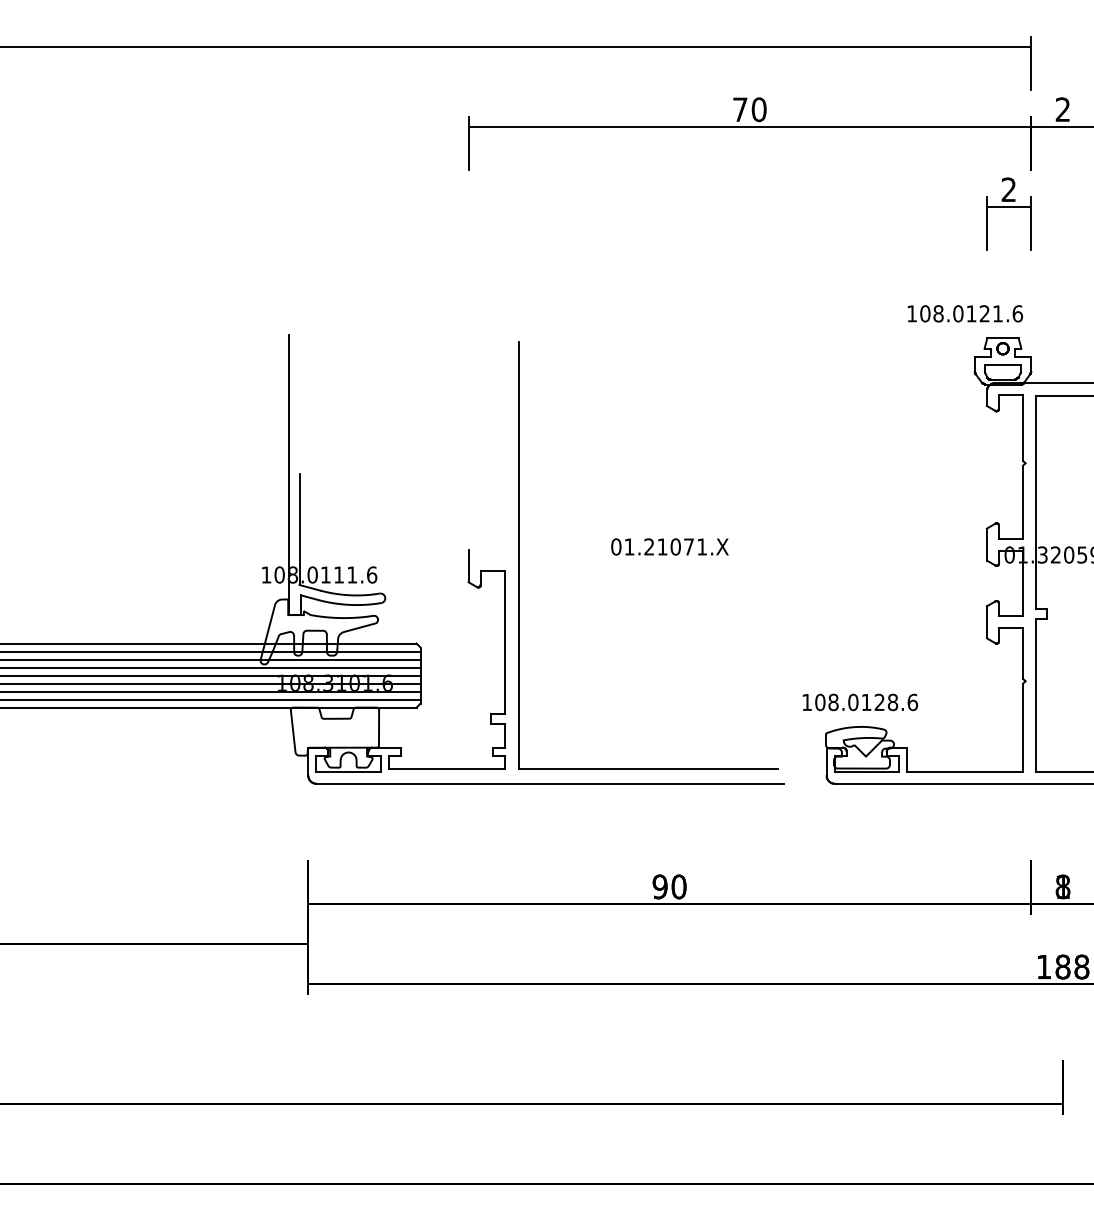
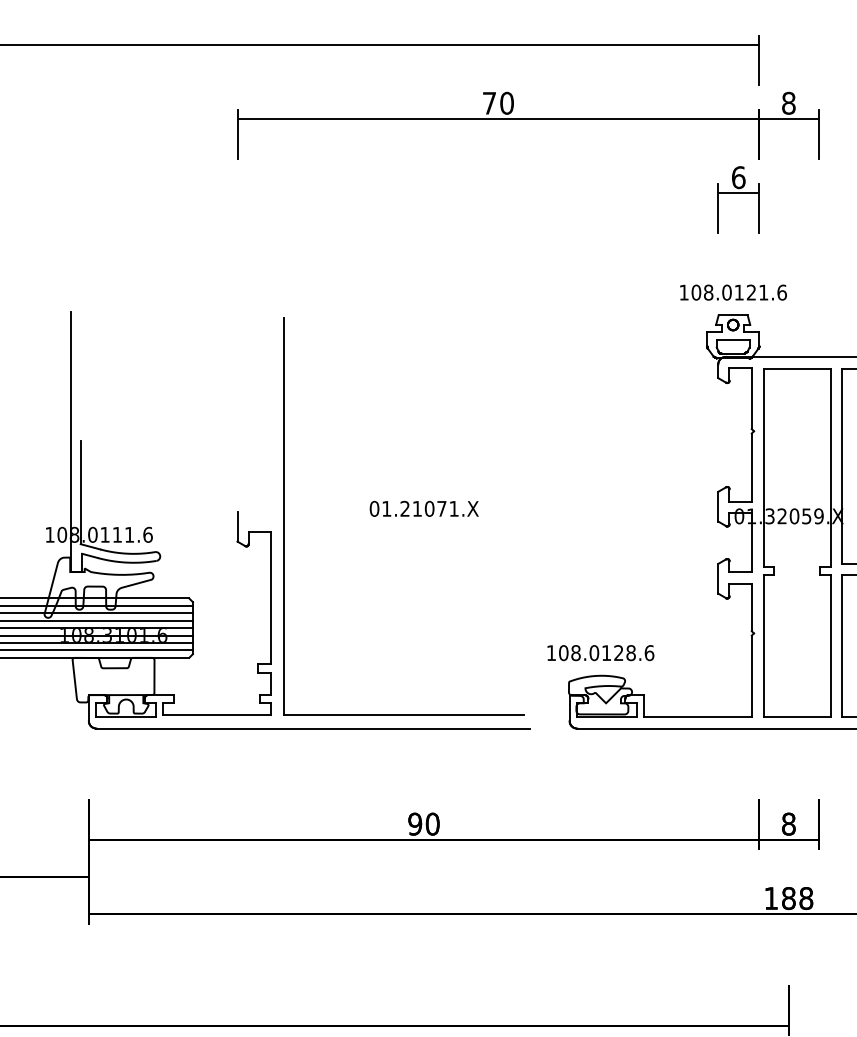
text: (1062, 109) -> (788, 103), 2 -> 8
text: (1008, 189) -> (738, 177), 2 -> 6
text: (964, 313) -> (732, 292), moved
text: (1062, 886) -> (788, 823), 1 -> 8

